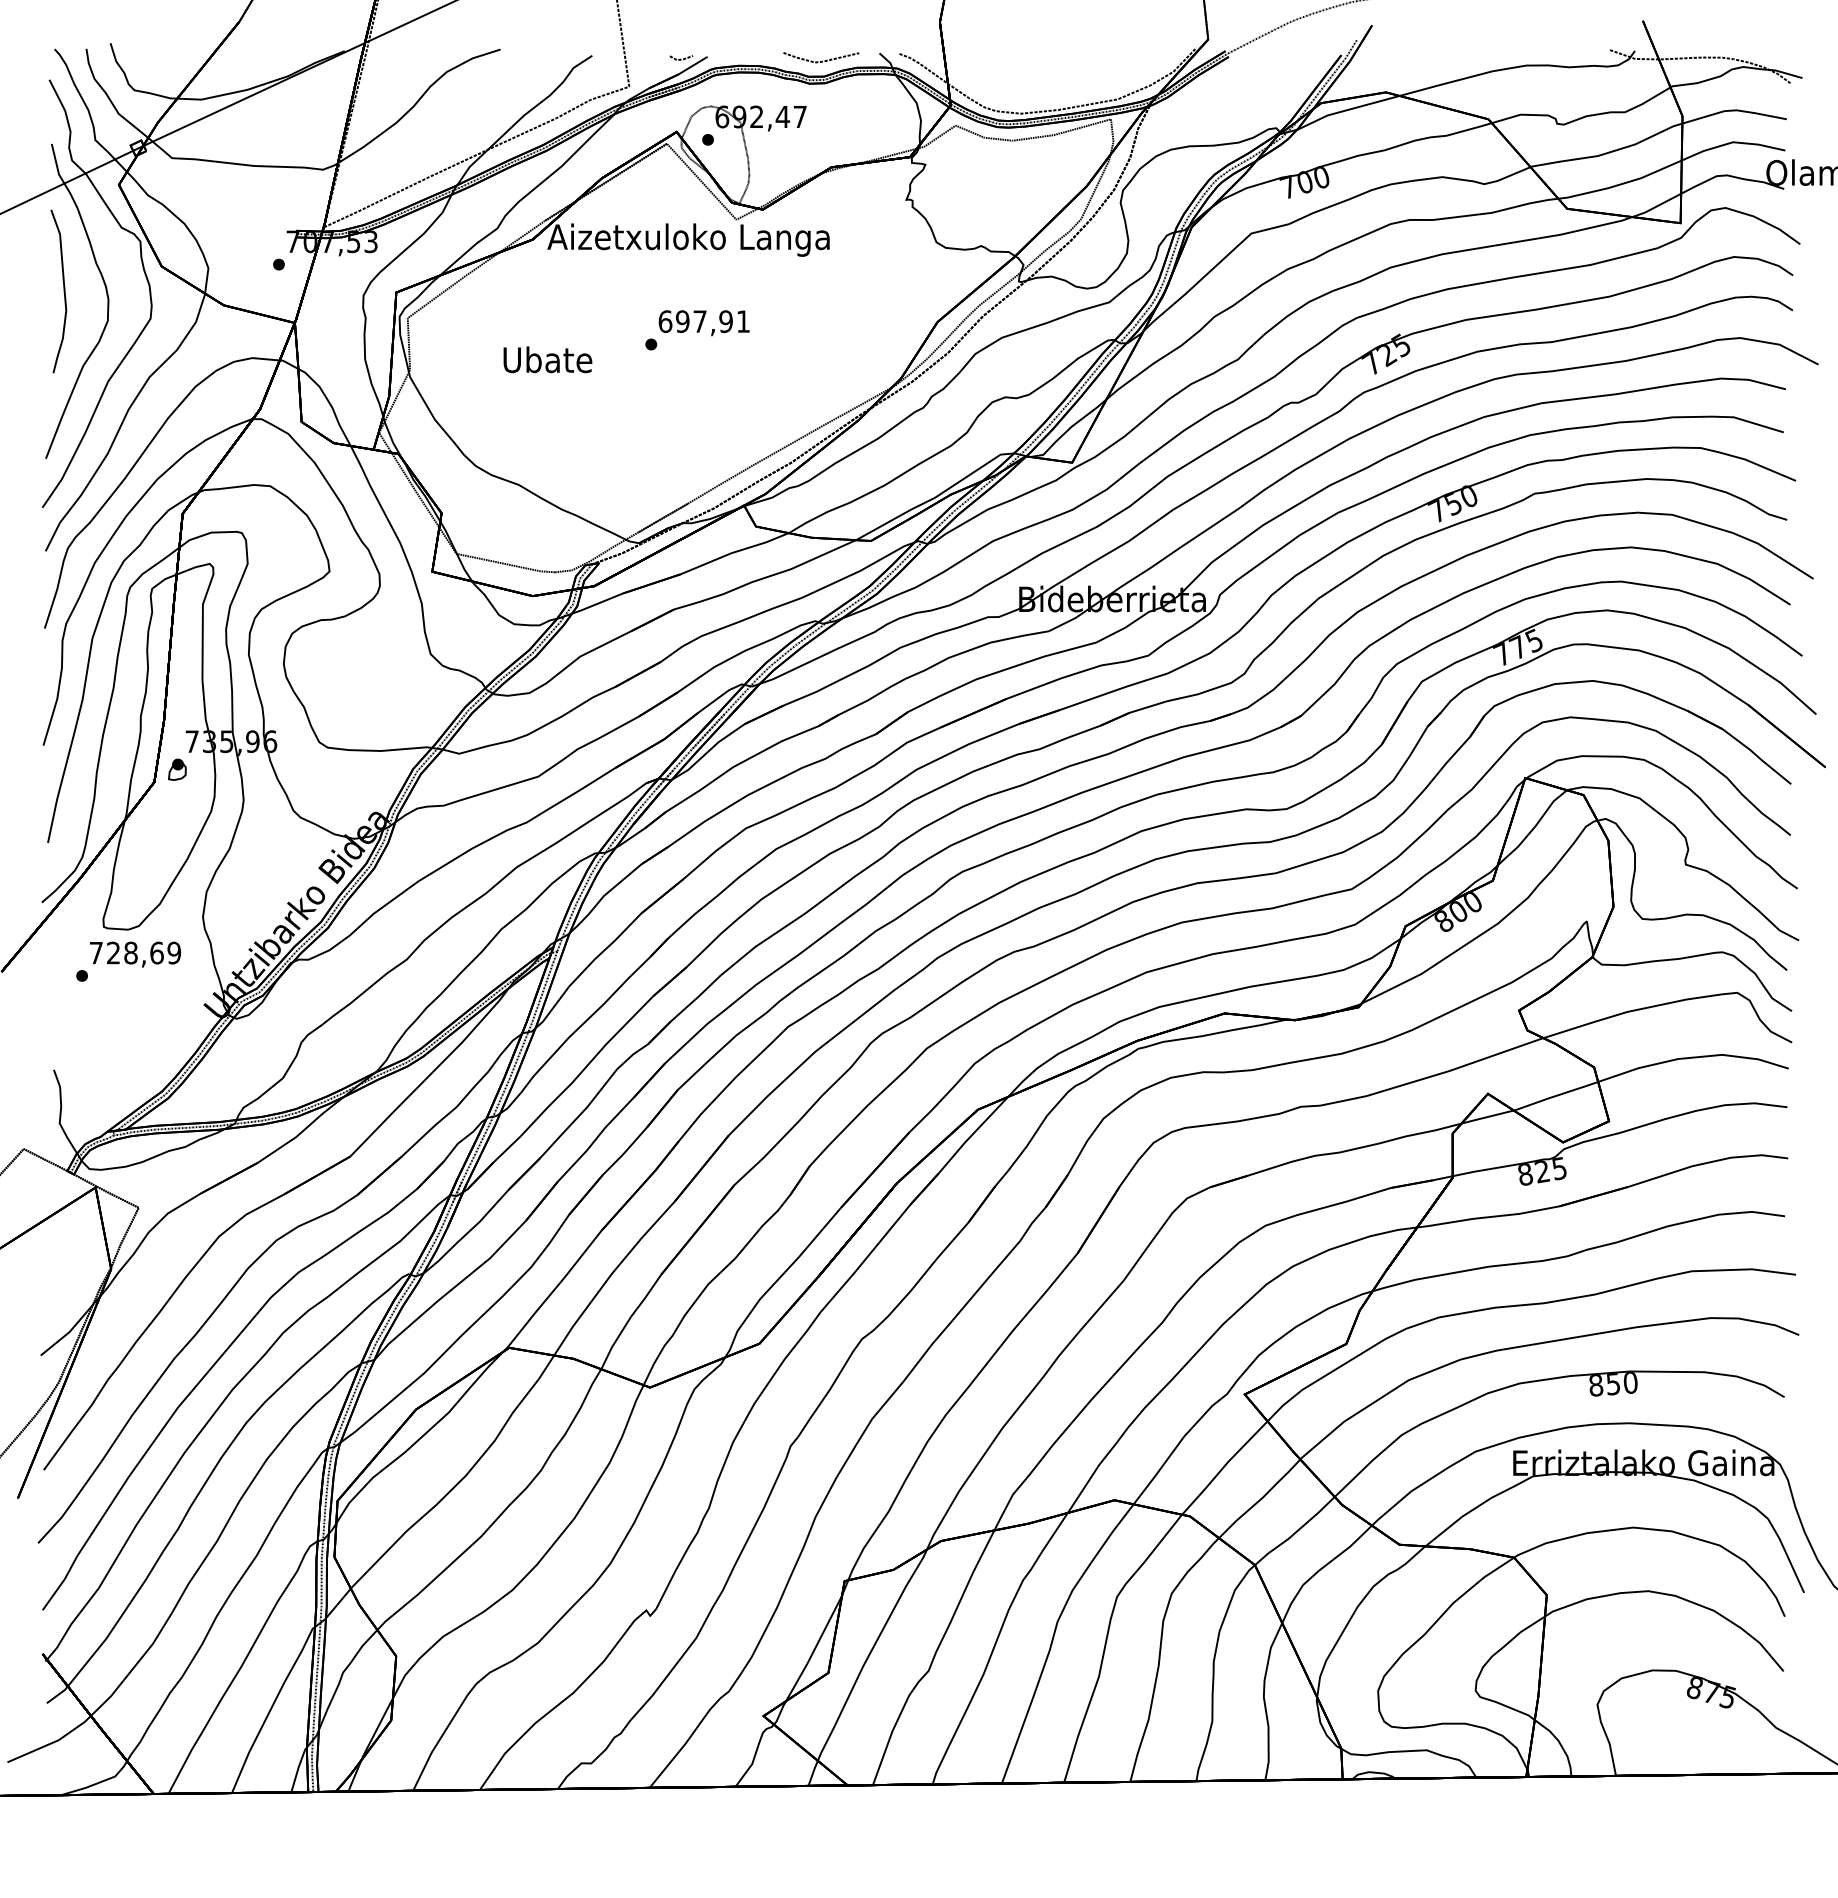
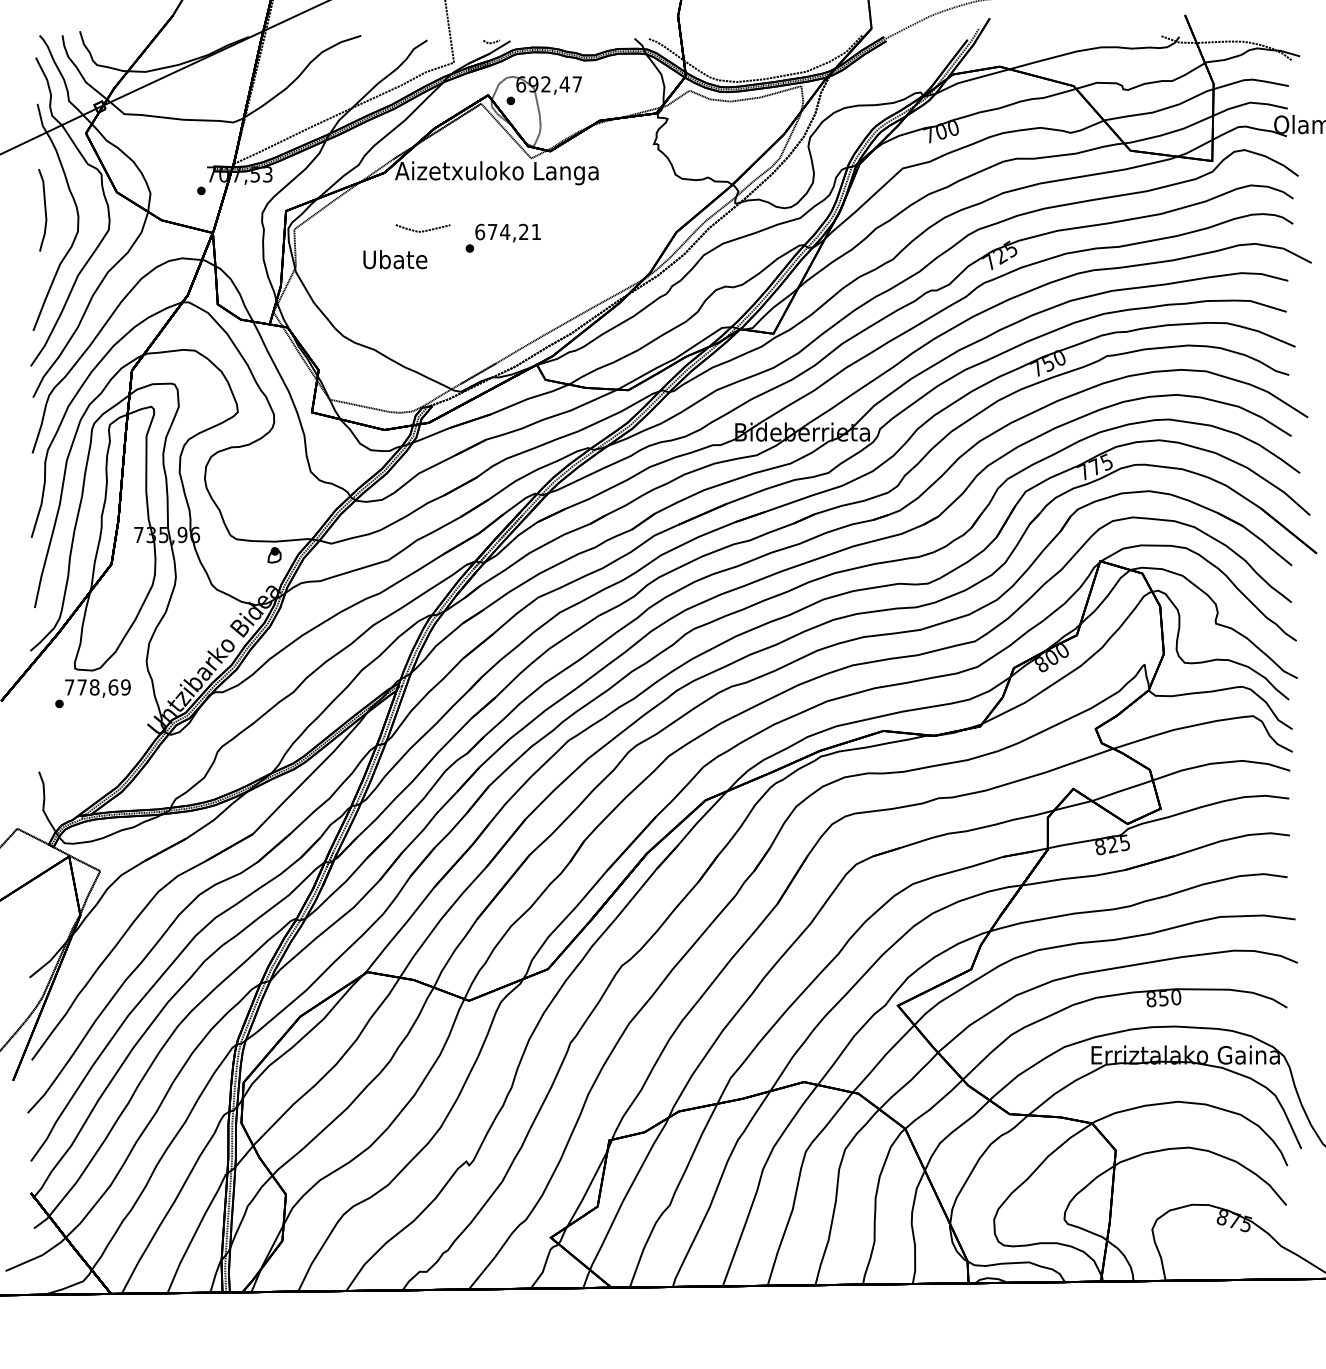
line: (822, 60) -> (423, 230), moved
part: (58, 291) -> (42, 210), size x0.7
text: (704, 321) -> (508, 231), 697,91 -> 674,21
part: (177, 769) -> (274, 555), moved
text: (113, 952) -> (82, 687), 728,69 -> 778,69

